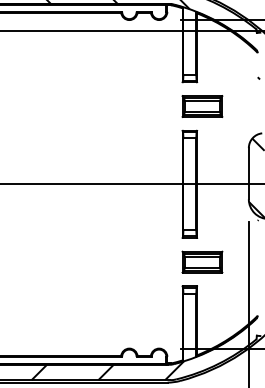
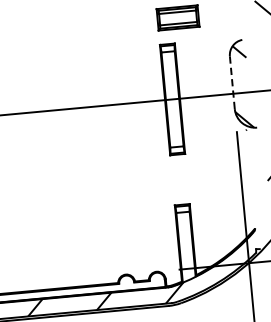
line: (248, 173) -> (231, 82), solid -> dashed
part: (202, 261) -> (192, 177), removed

